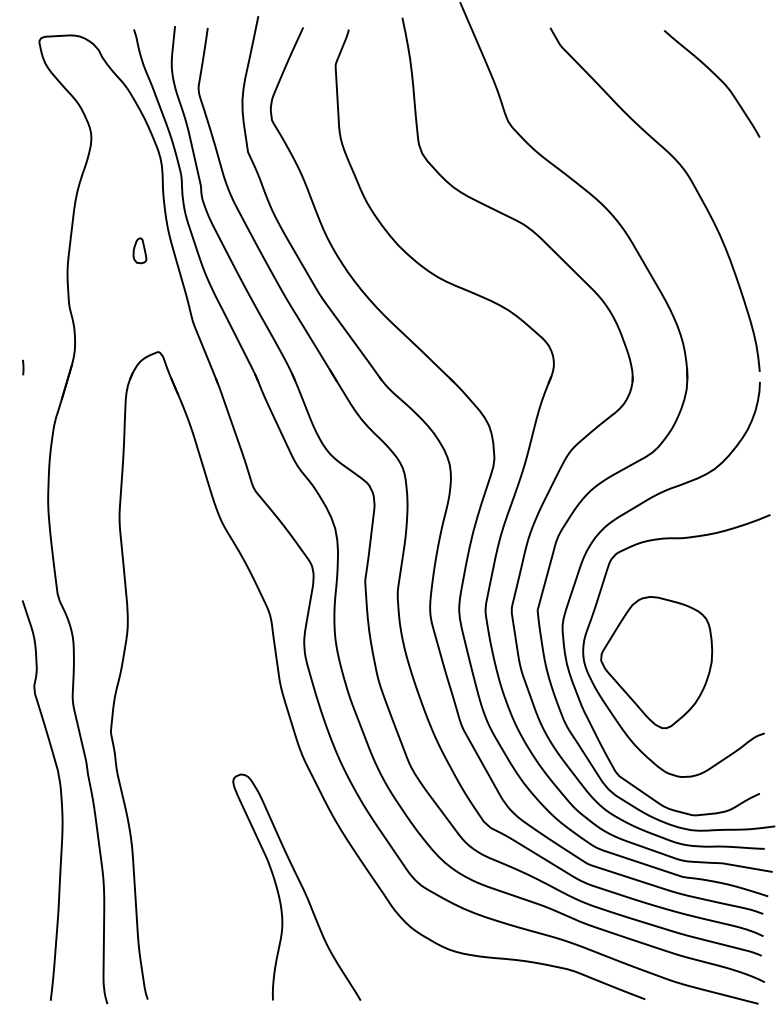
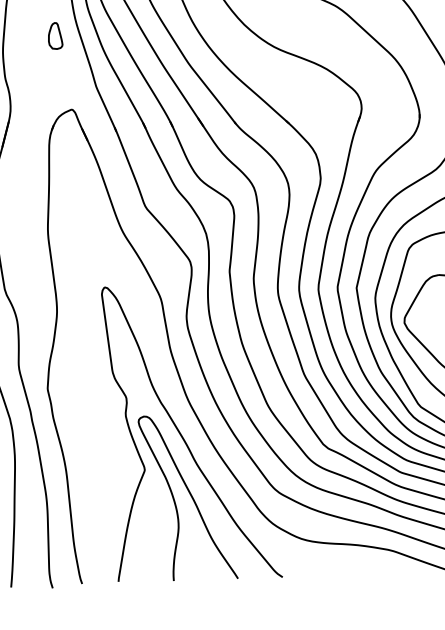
part: (139, 250) -> (55, 35), size x1.43
curve: (293, 805) -> (183, 437), added

